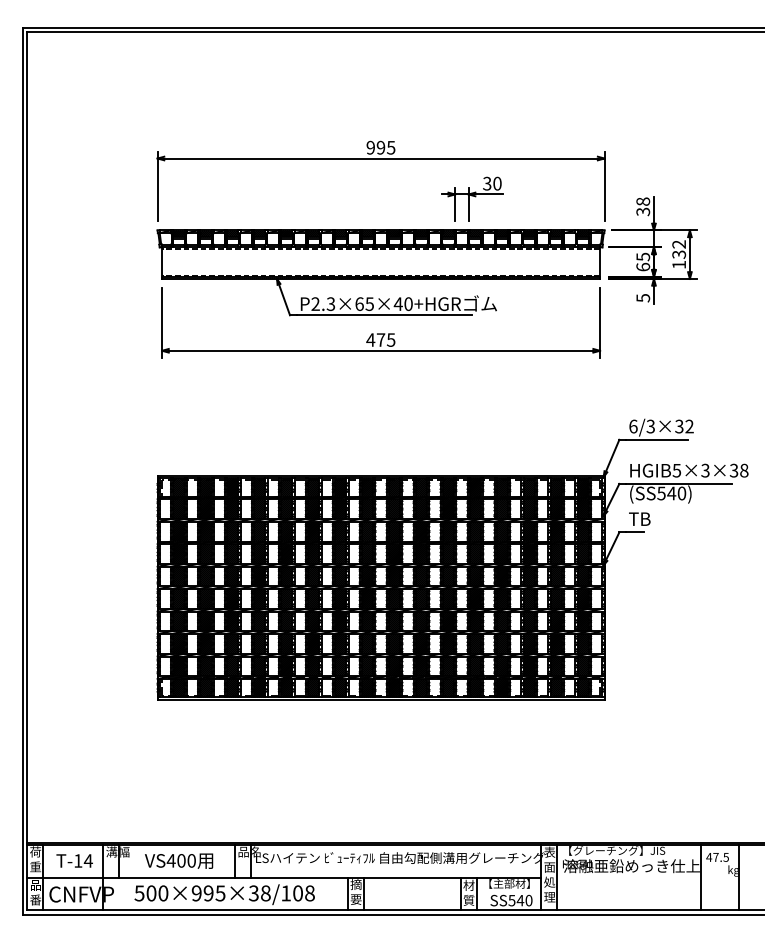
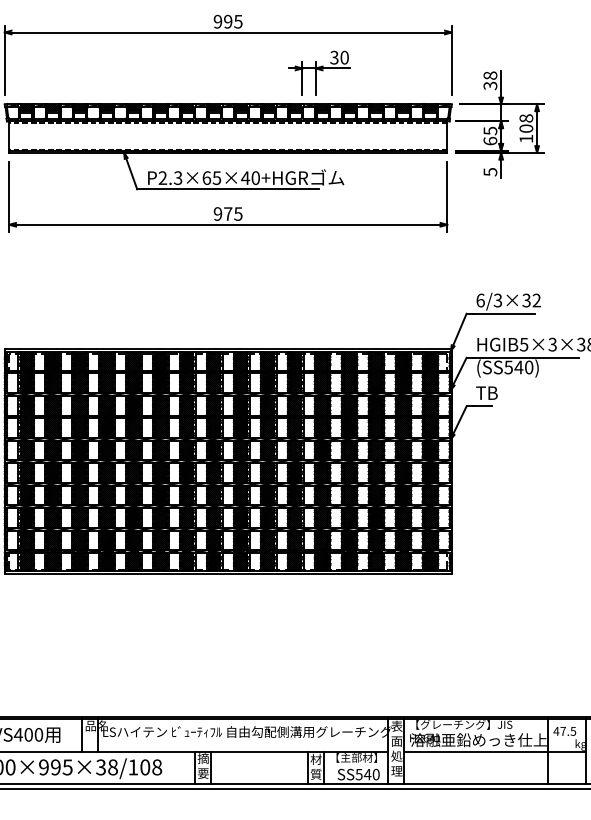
text: (679, 249) -> (526, 123), 132 -> 108
text: (370, 339) -> (217, 213), 475 -> 975
line: (647, 877) -> (494, 751), added

